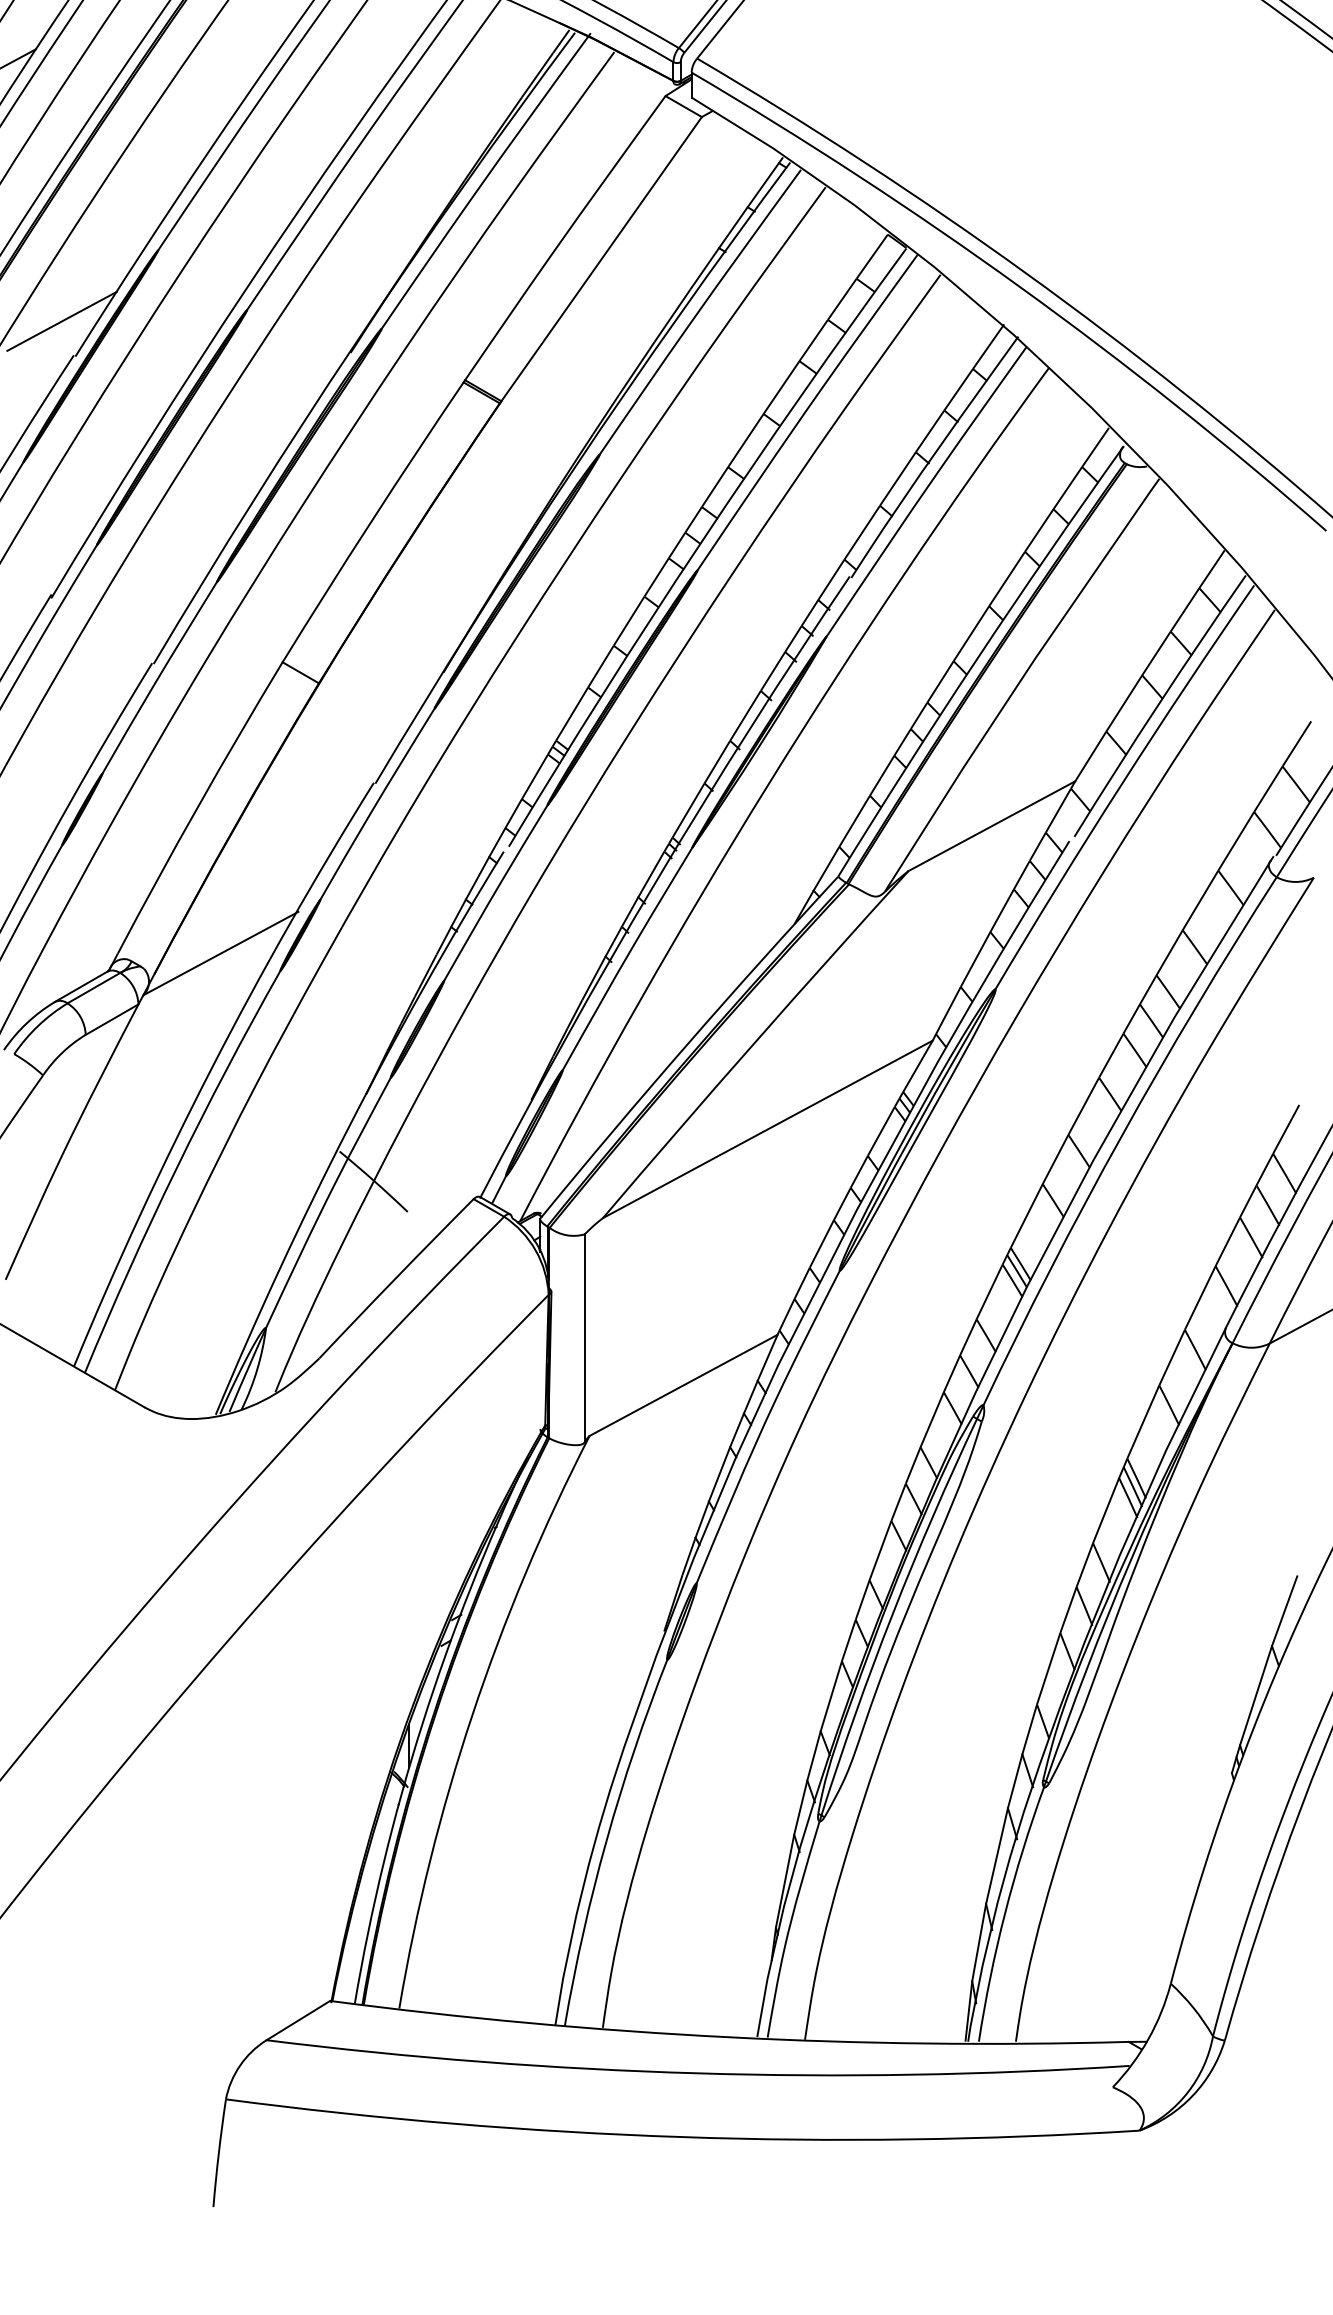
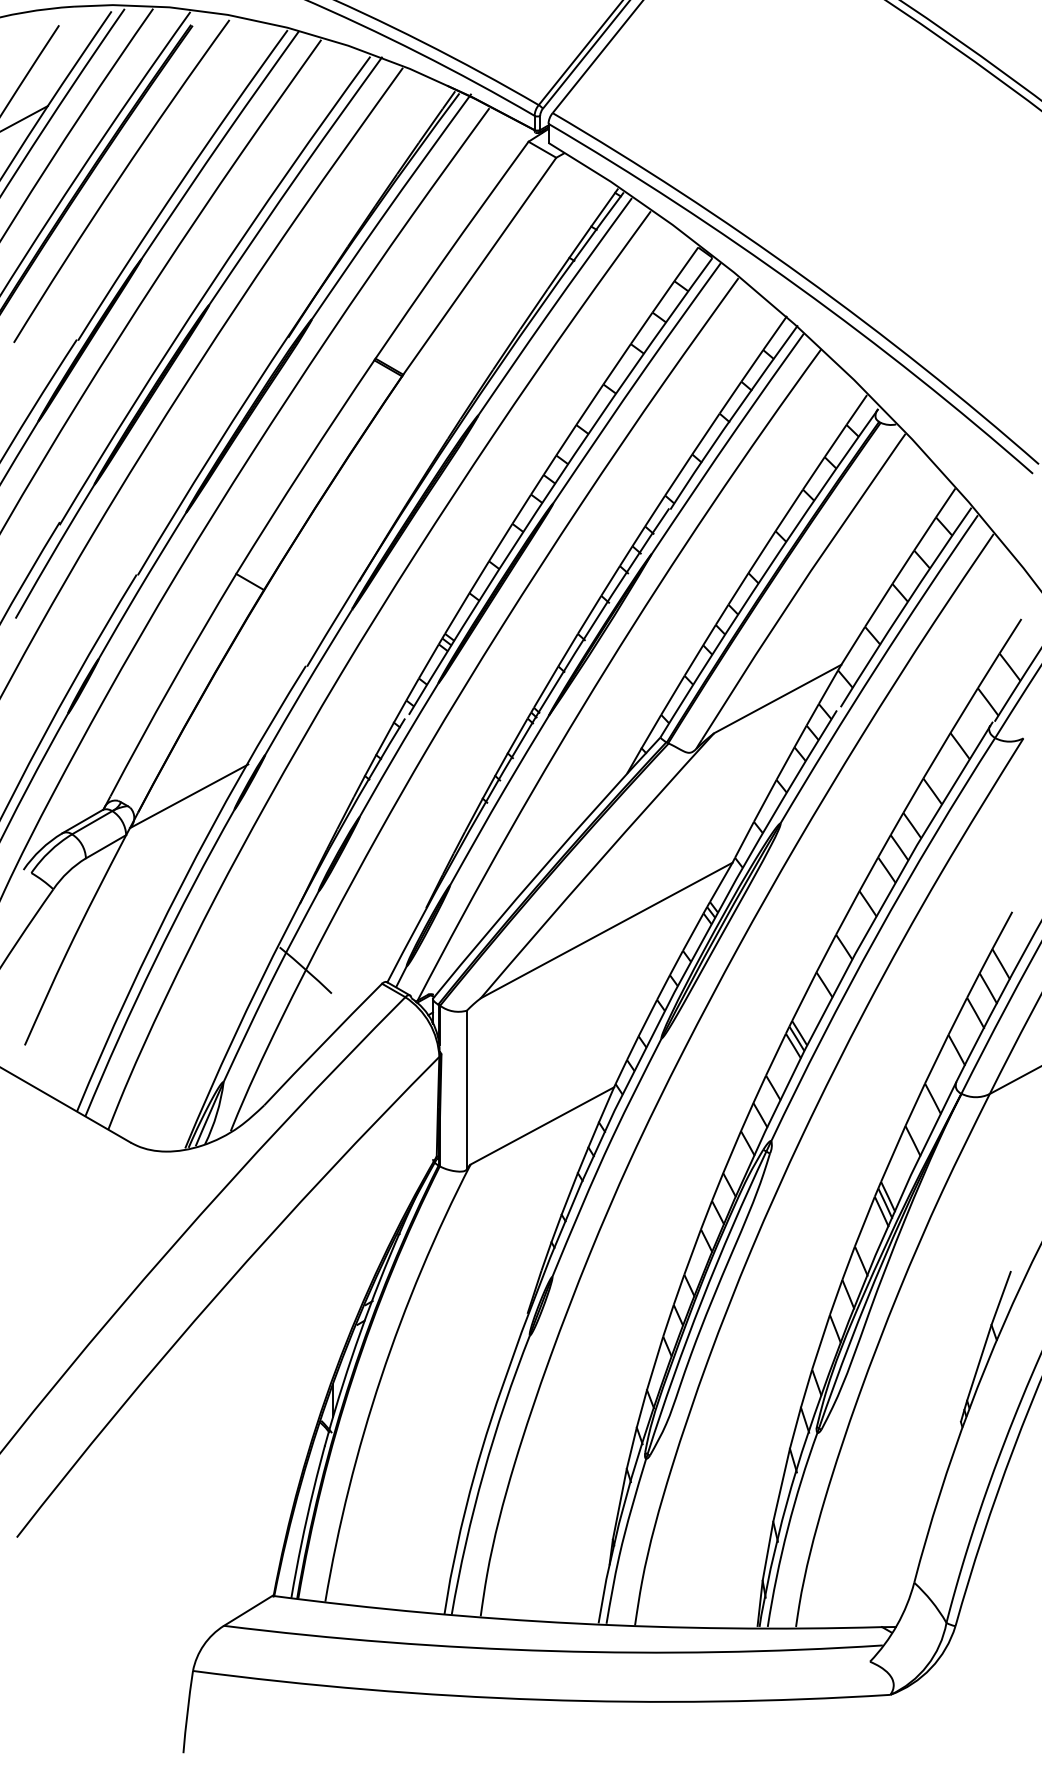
line: (61, 321) -> (67, 313), removed

